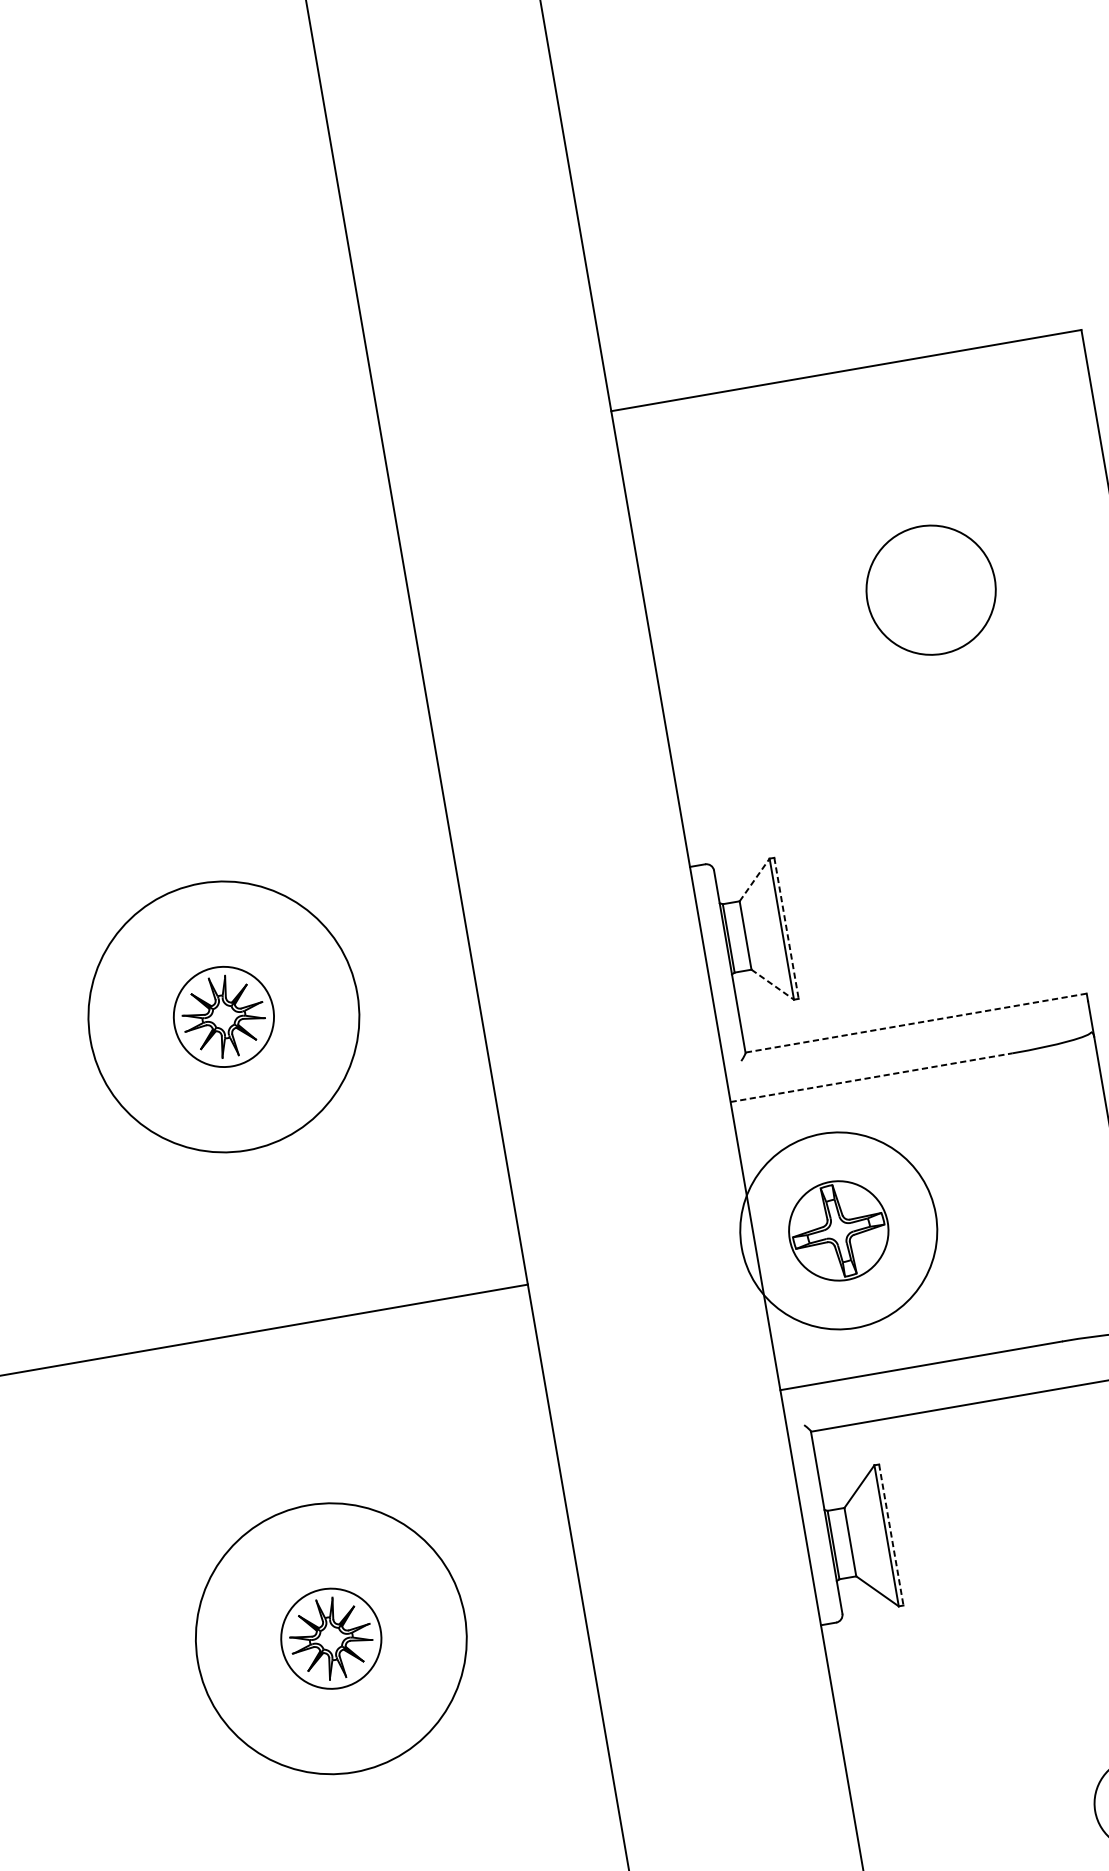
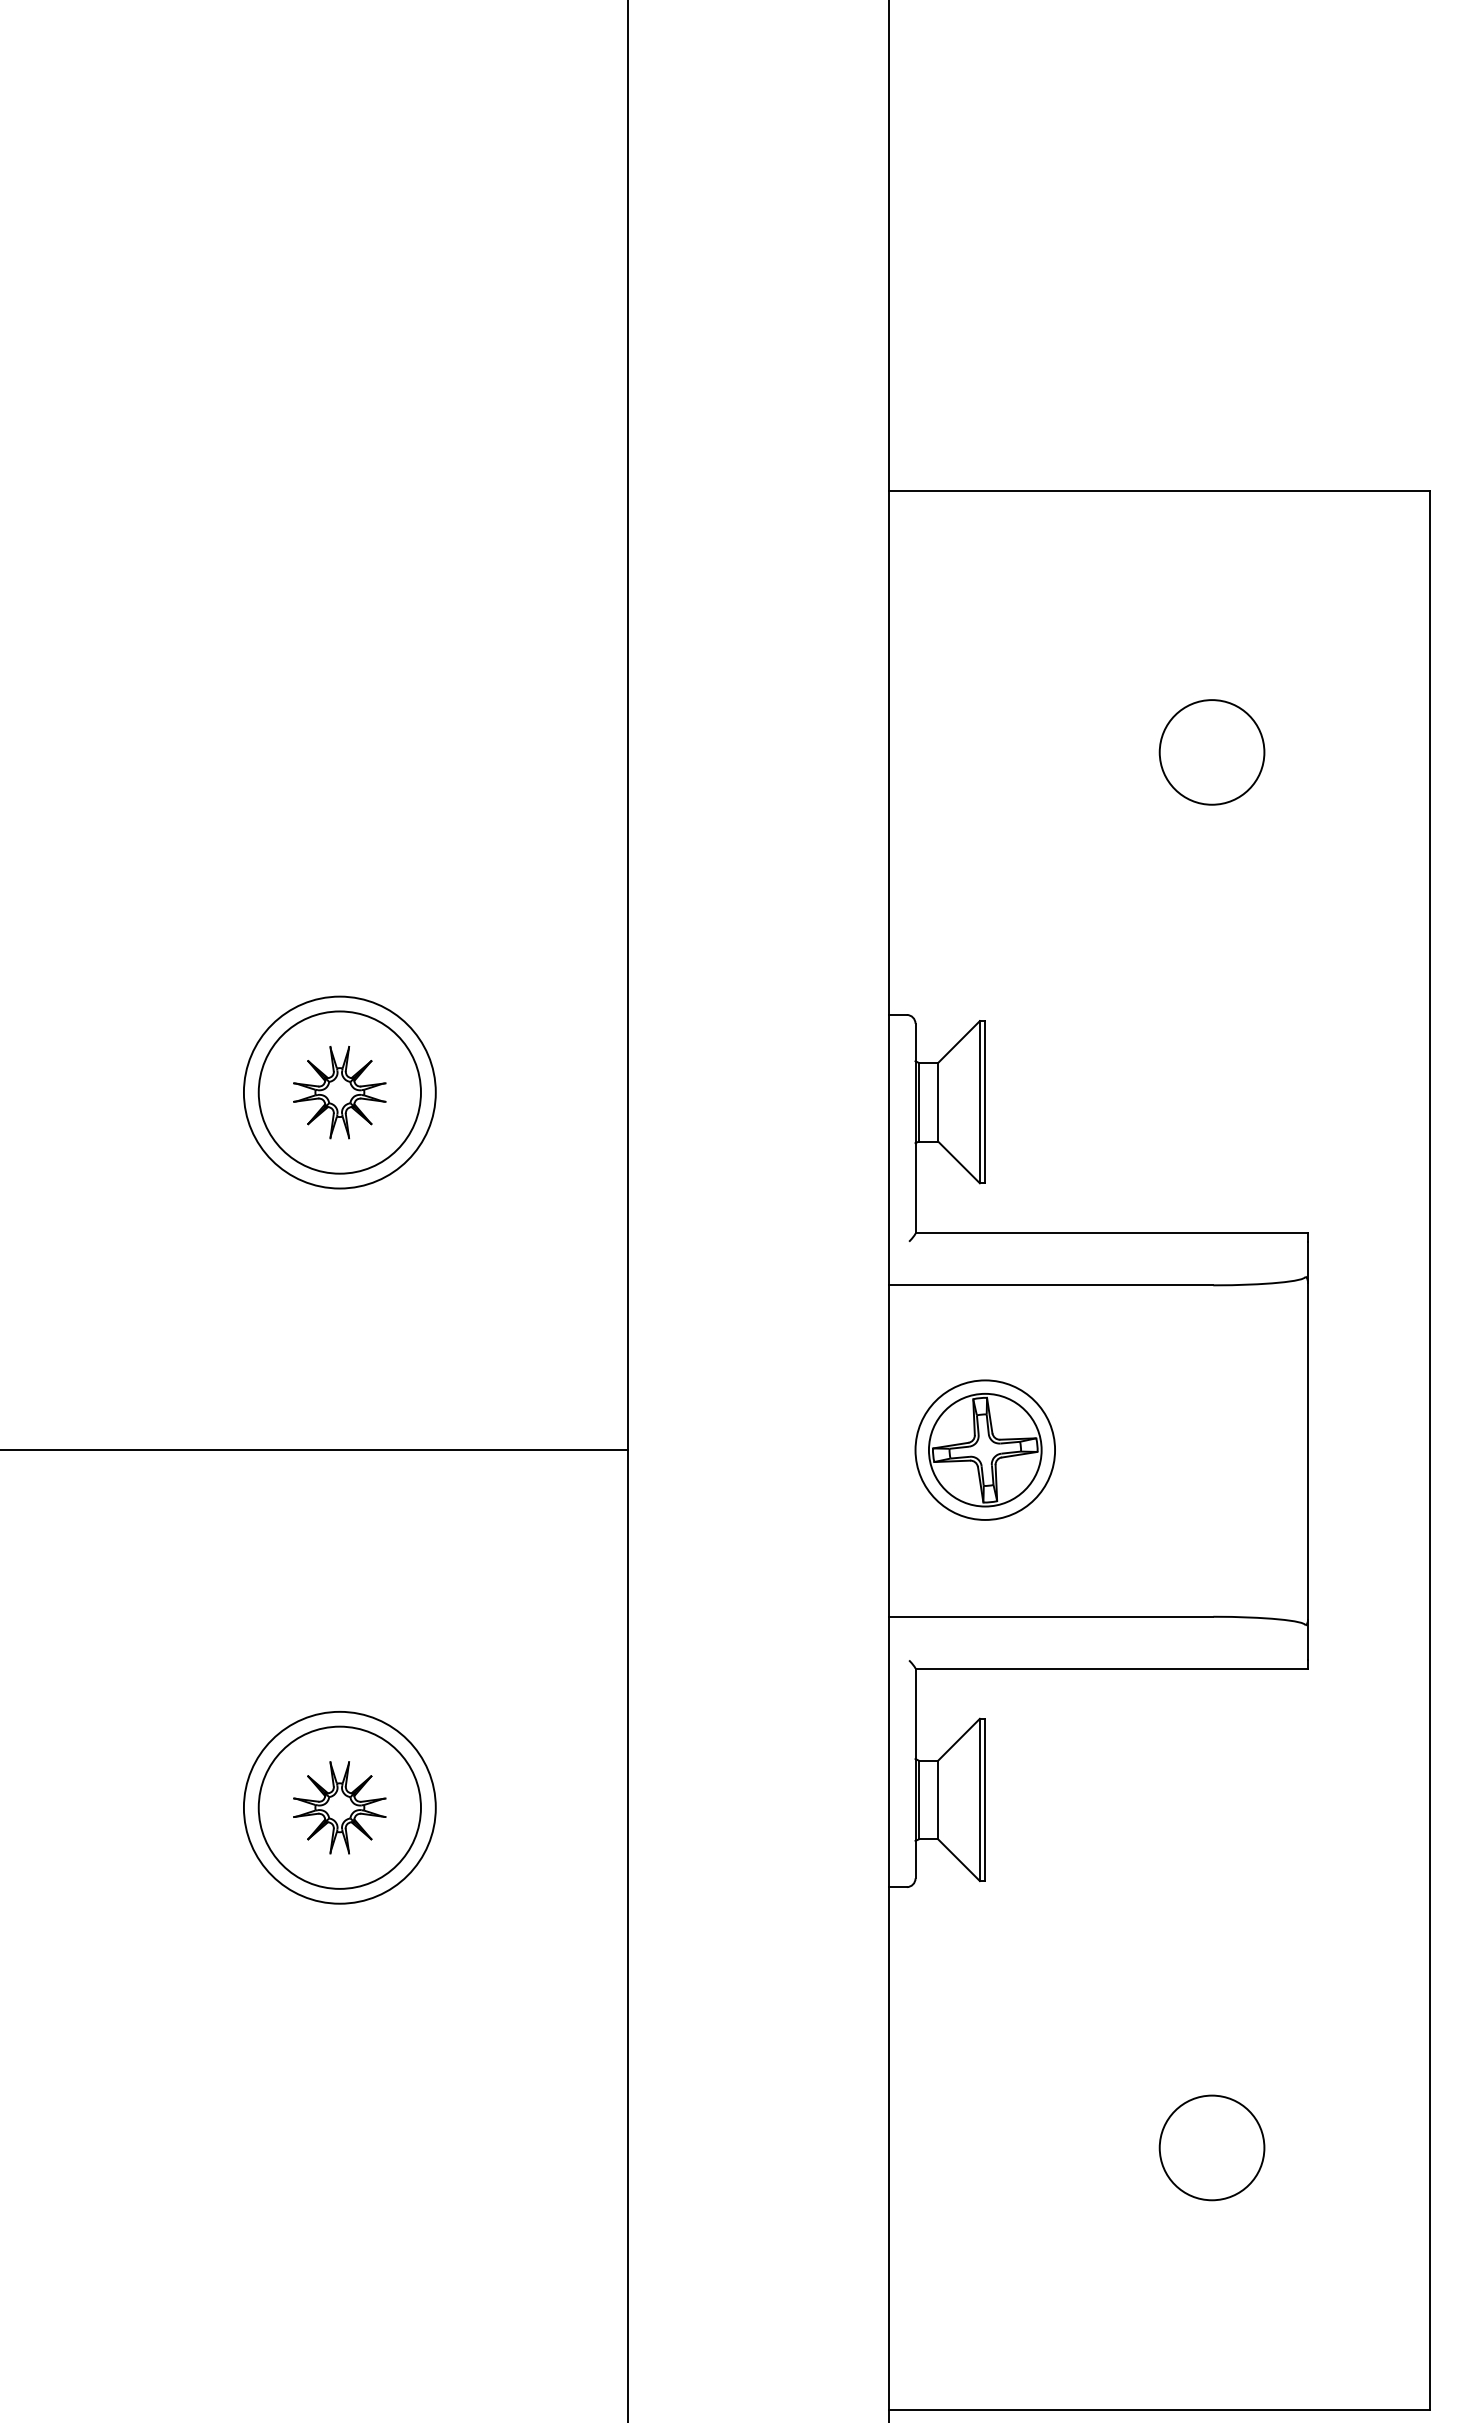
circle: (930, 590) -> (1211, 752), size x0.71
line: (755, 880) -> (959, 1042), dashed -> solid
line: (786, 928) -> (985, 1102), dashed -> solid
line: (773, 984) -> (959, 1162), dashed -> solid
circle: (223, 1016) -> (339, 1092), size x0.62
circle: (223, 1016) -> (339, 1092), size x1.43
line: (915, 1023) -> (1111, 1233), dashed -> solid
line: (871, 1077) -> (1051, 1285), dashed -> solid
circle: (838, 1230) -> (985, 1449), size x0.62
line: (891, 1535) -> (985, 1800), dashed -> solid
circle: (330, 1638) -> (339, 1807), size x0.62
circle: (330, 1638) -> (339, 1807), size x1.43

